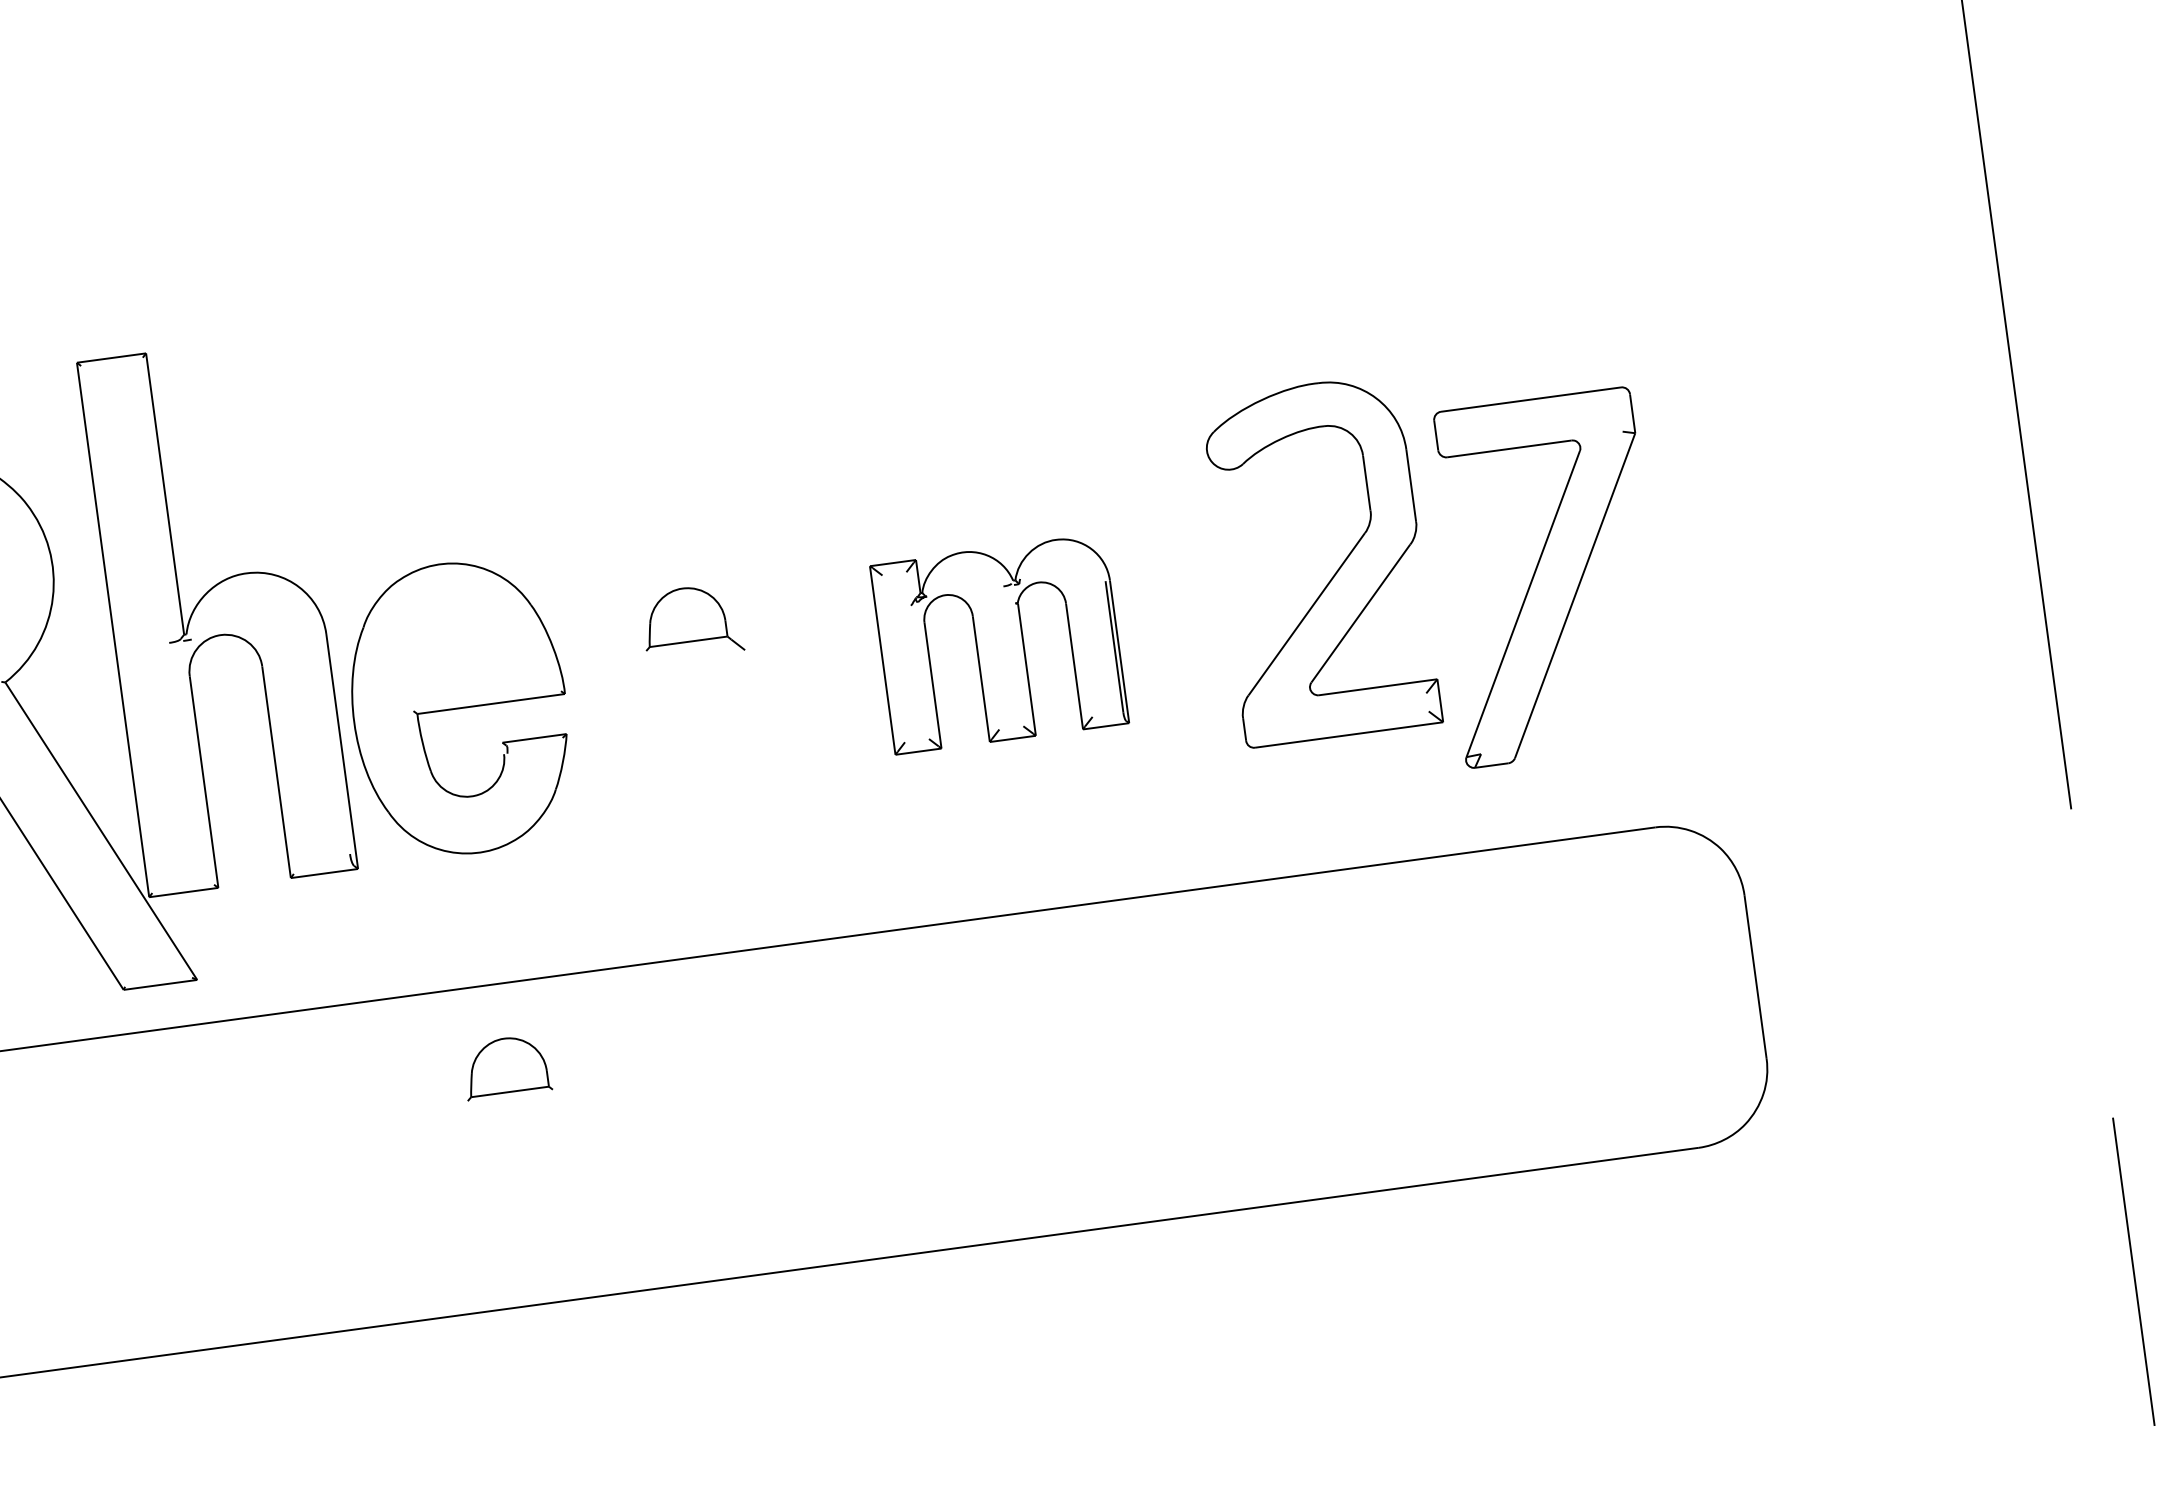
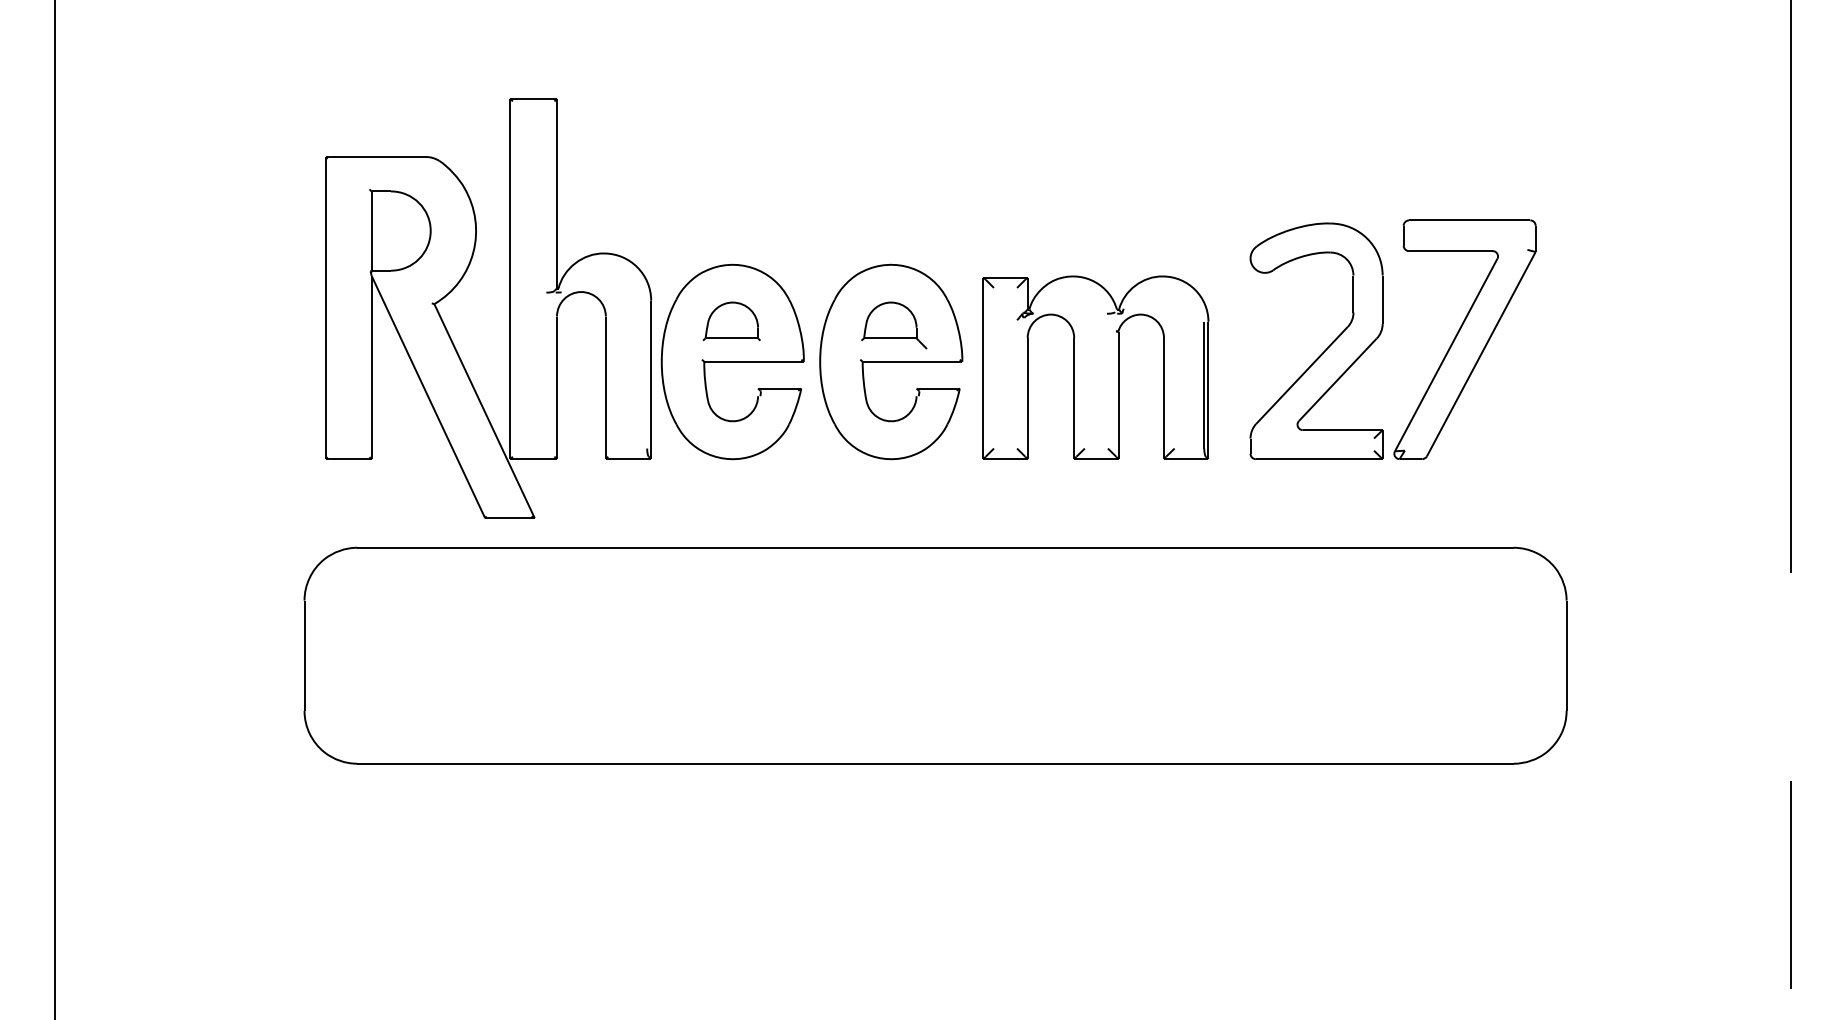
part: (1547, 577) -> (1464, 339), moved
part: (998, 643) -> (1095, 367), size x1.43
part: (695, 675) -> (891, 361), added
part: (506, 1067) -> (731, 321), moved

